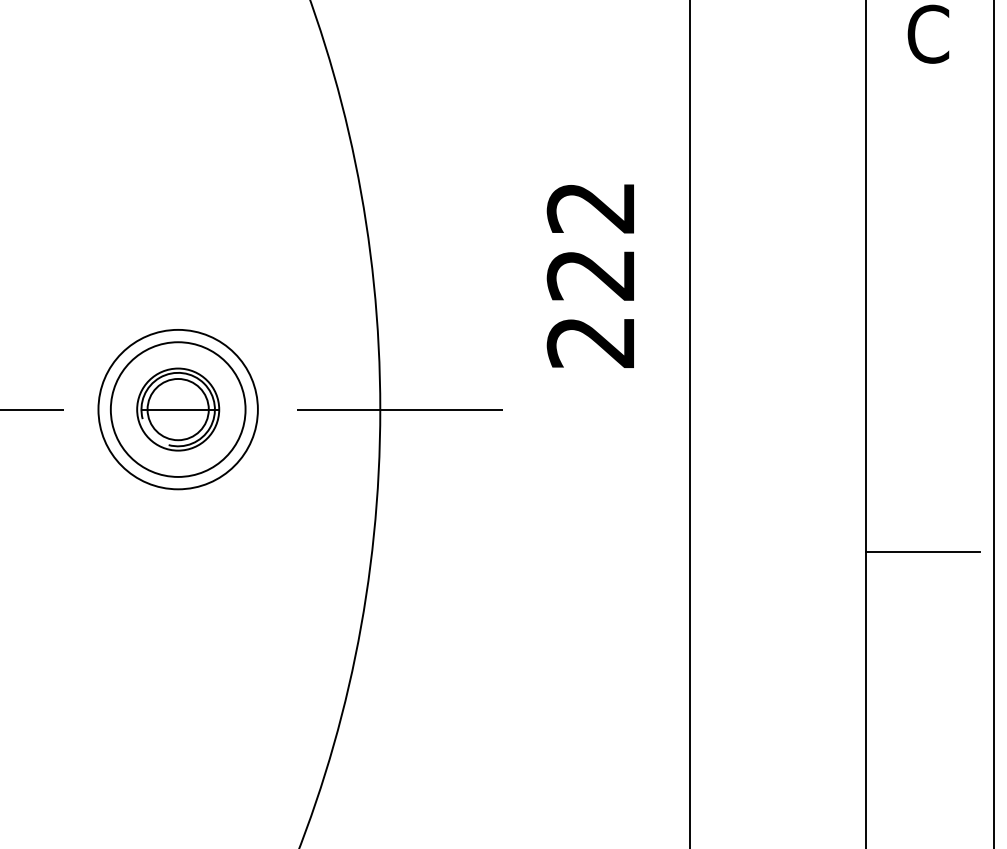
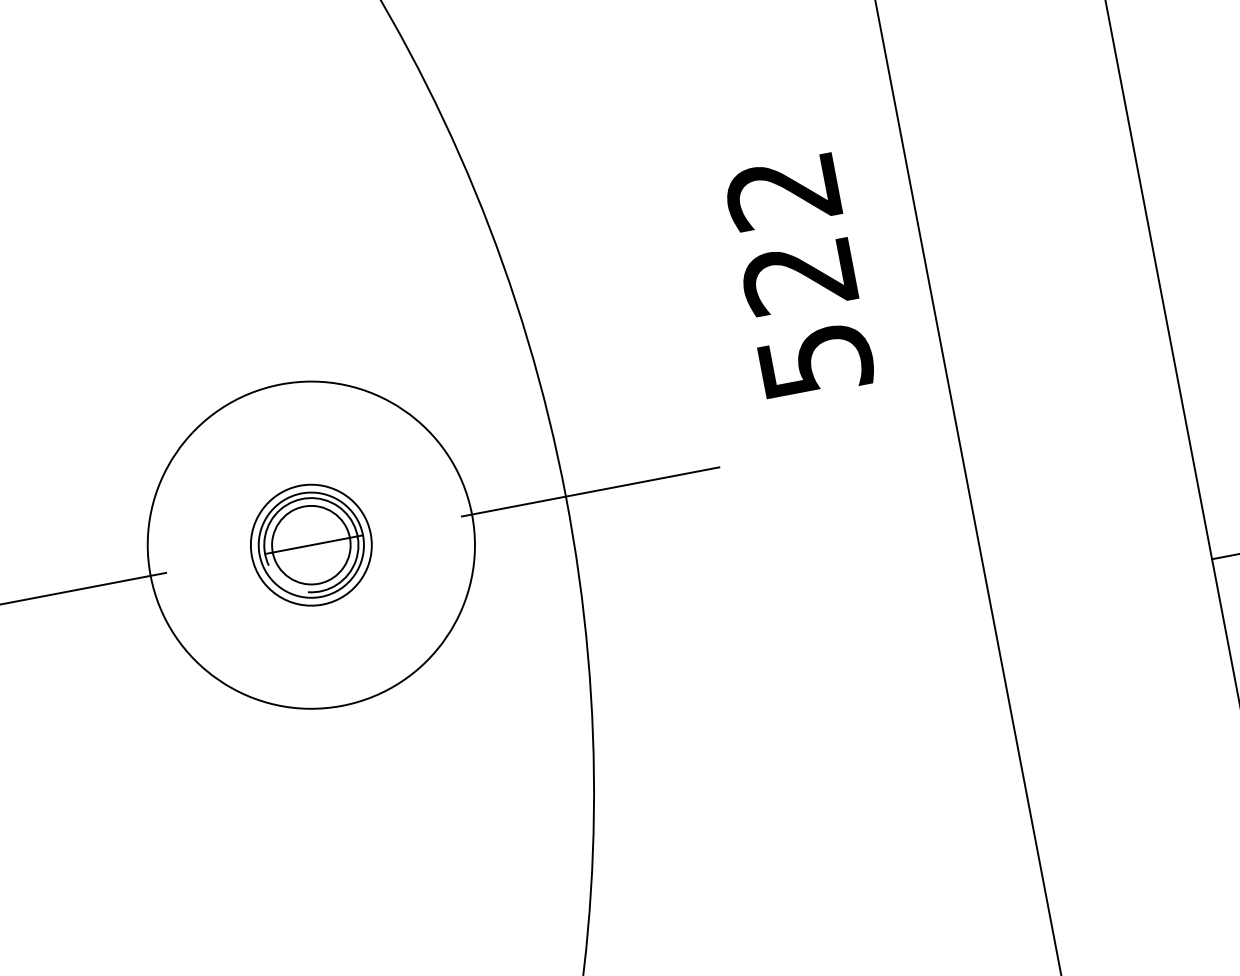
text: (590, 342) -> (814, 361), 222 -> 522
circle: (177, 409) -> (310, 545), size x0.7
circle: (177, 409) -> (310, 545), size x1.6

